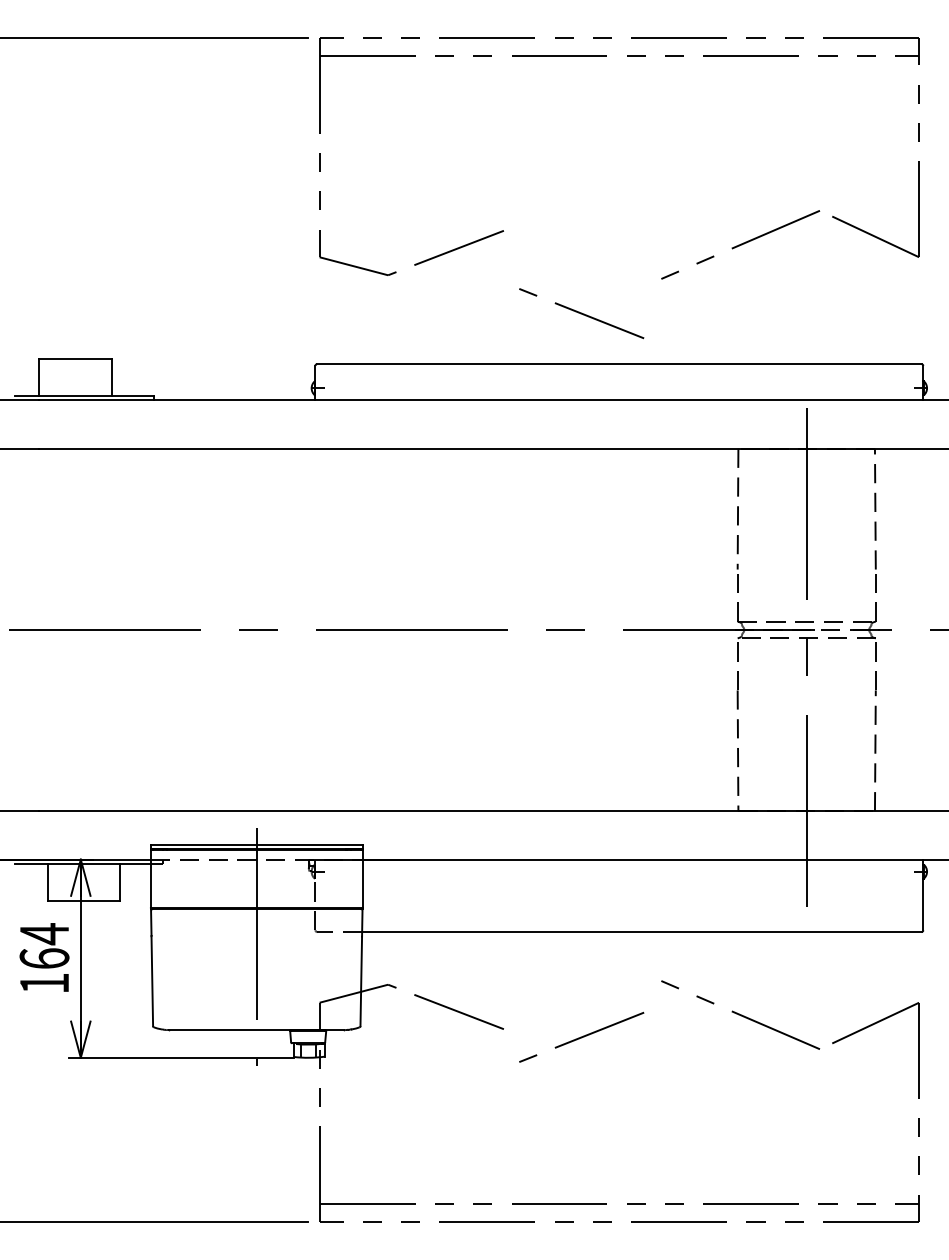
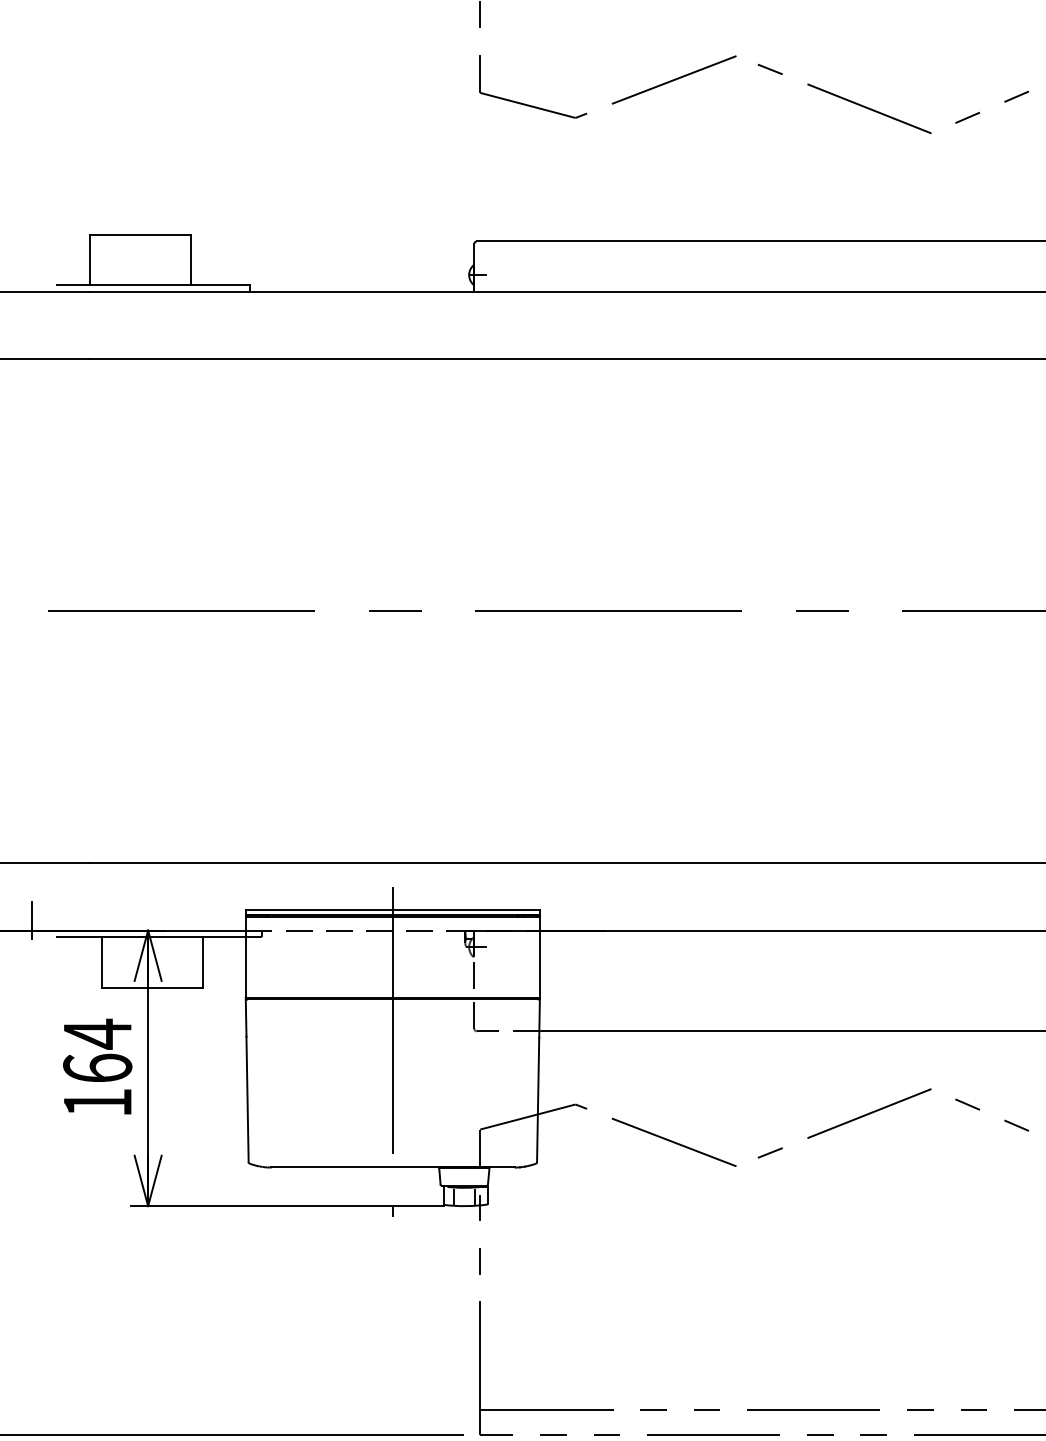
line: (581, 313) -> (844, 98), moved
line: (581, 1036) -> (844, 1122), moved

